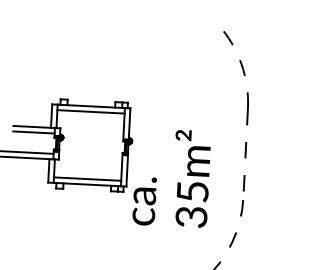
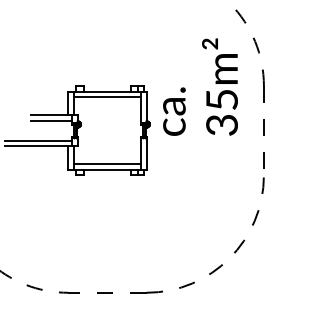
text: (171, 177) -> (200, 86), moved

